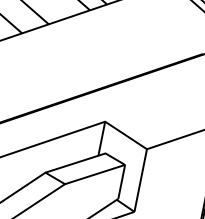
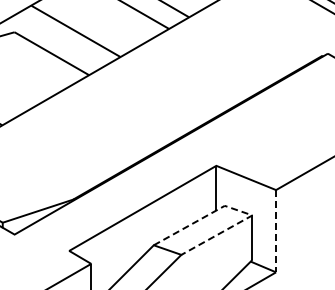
line: (115, 159) -> (238, 210), solid -> dashed
line: (140, 180) -> (276, 231), solid -> dashed

